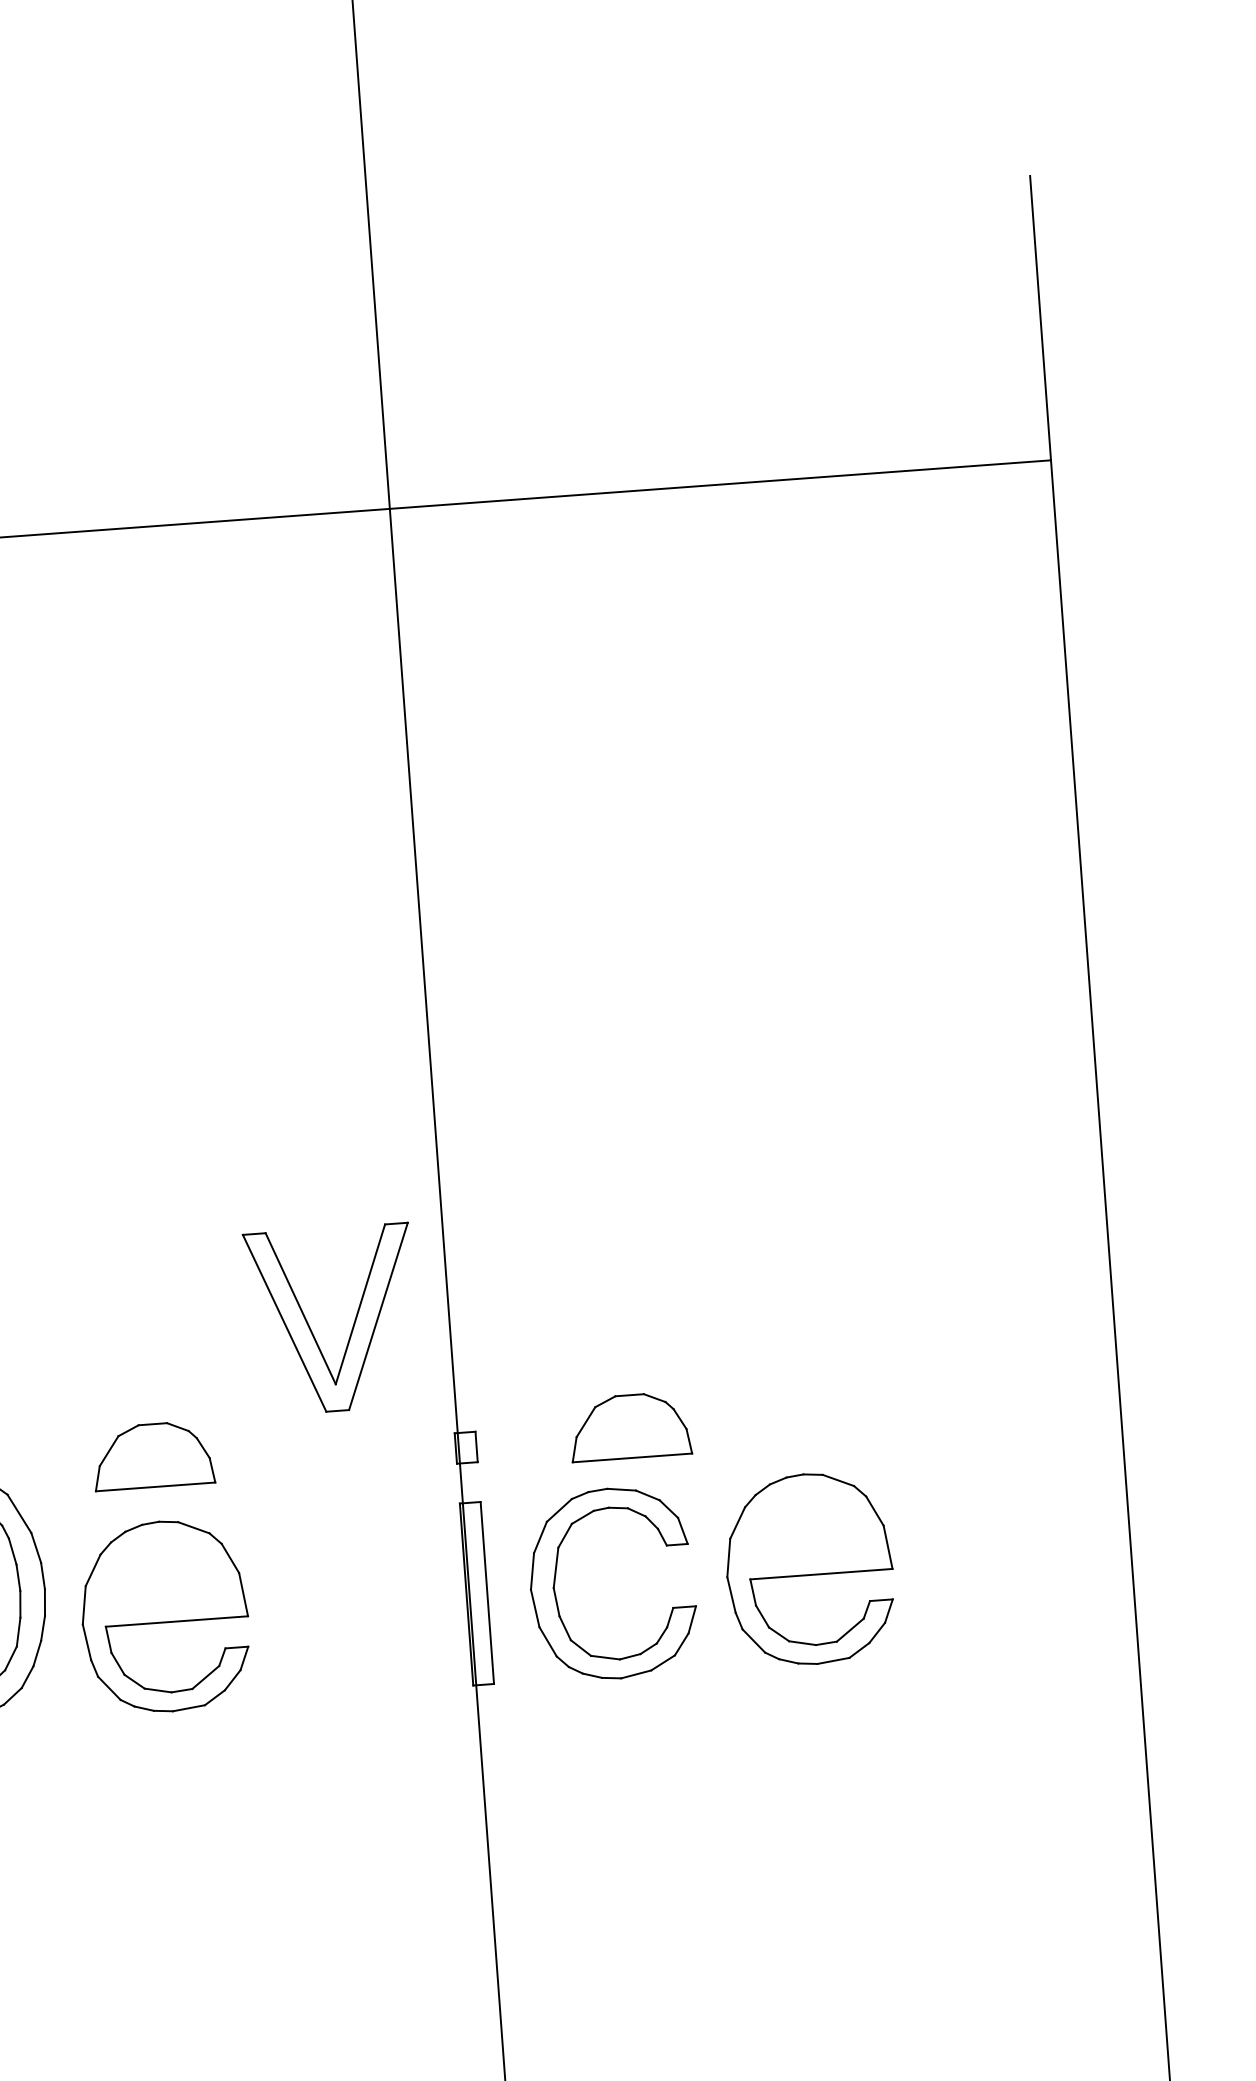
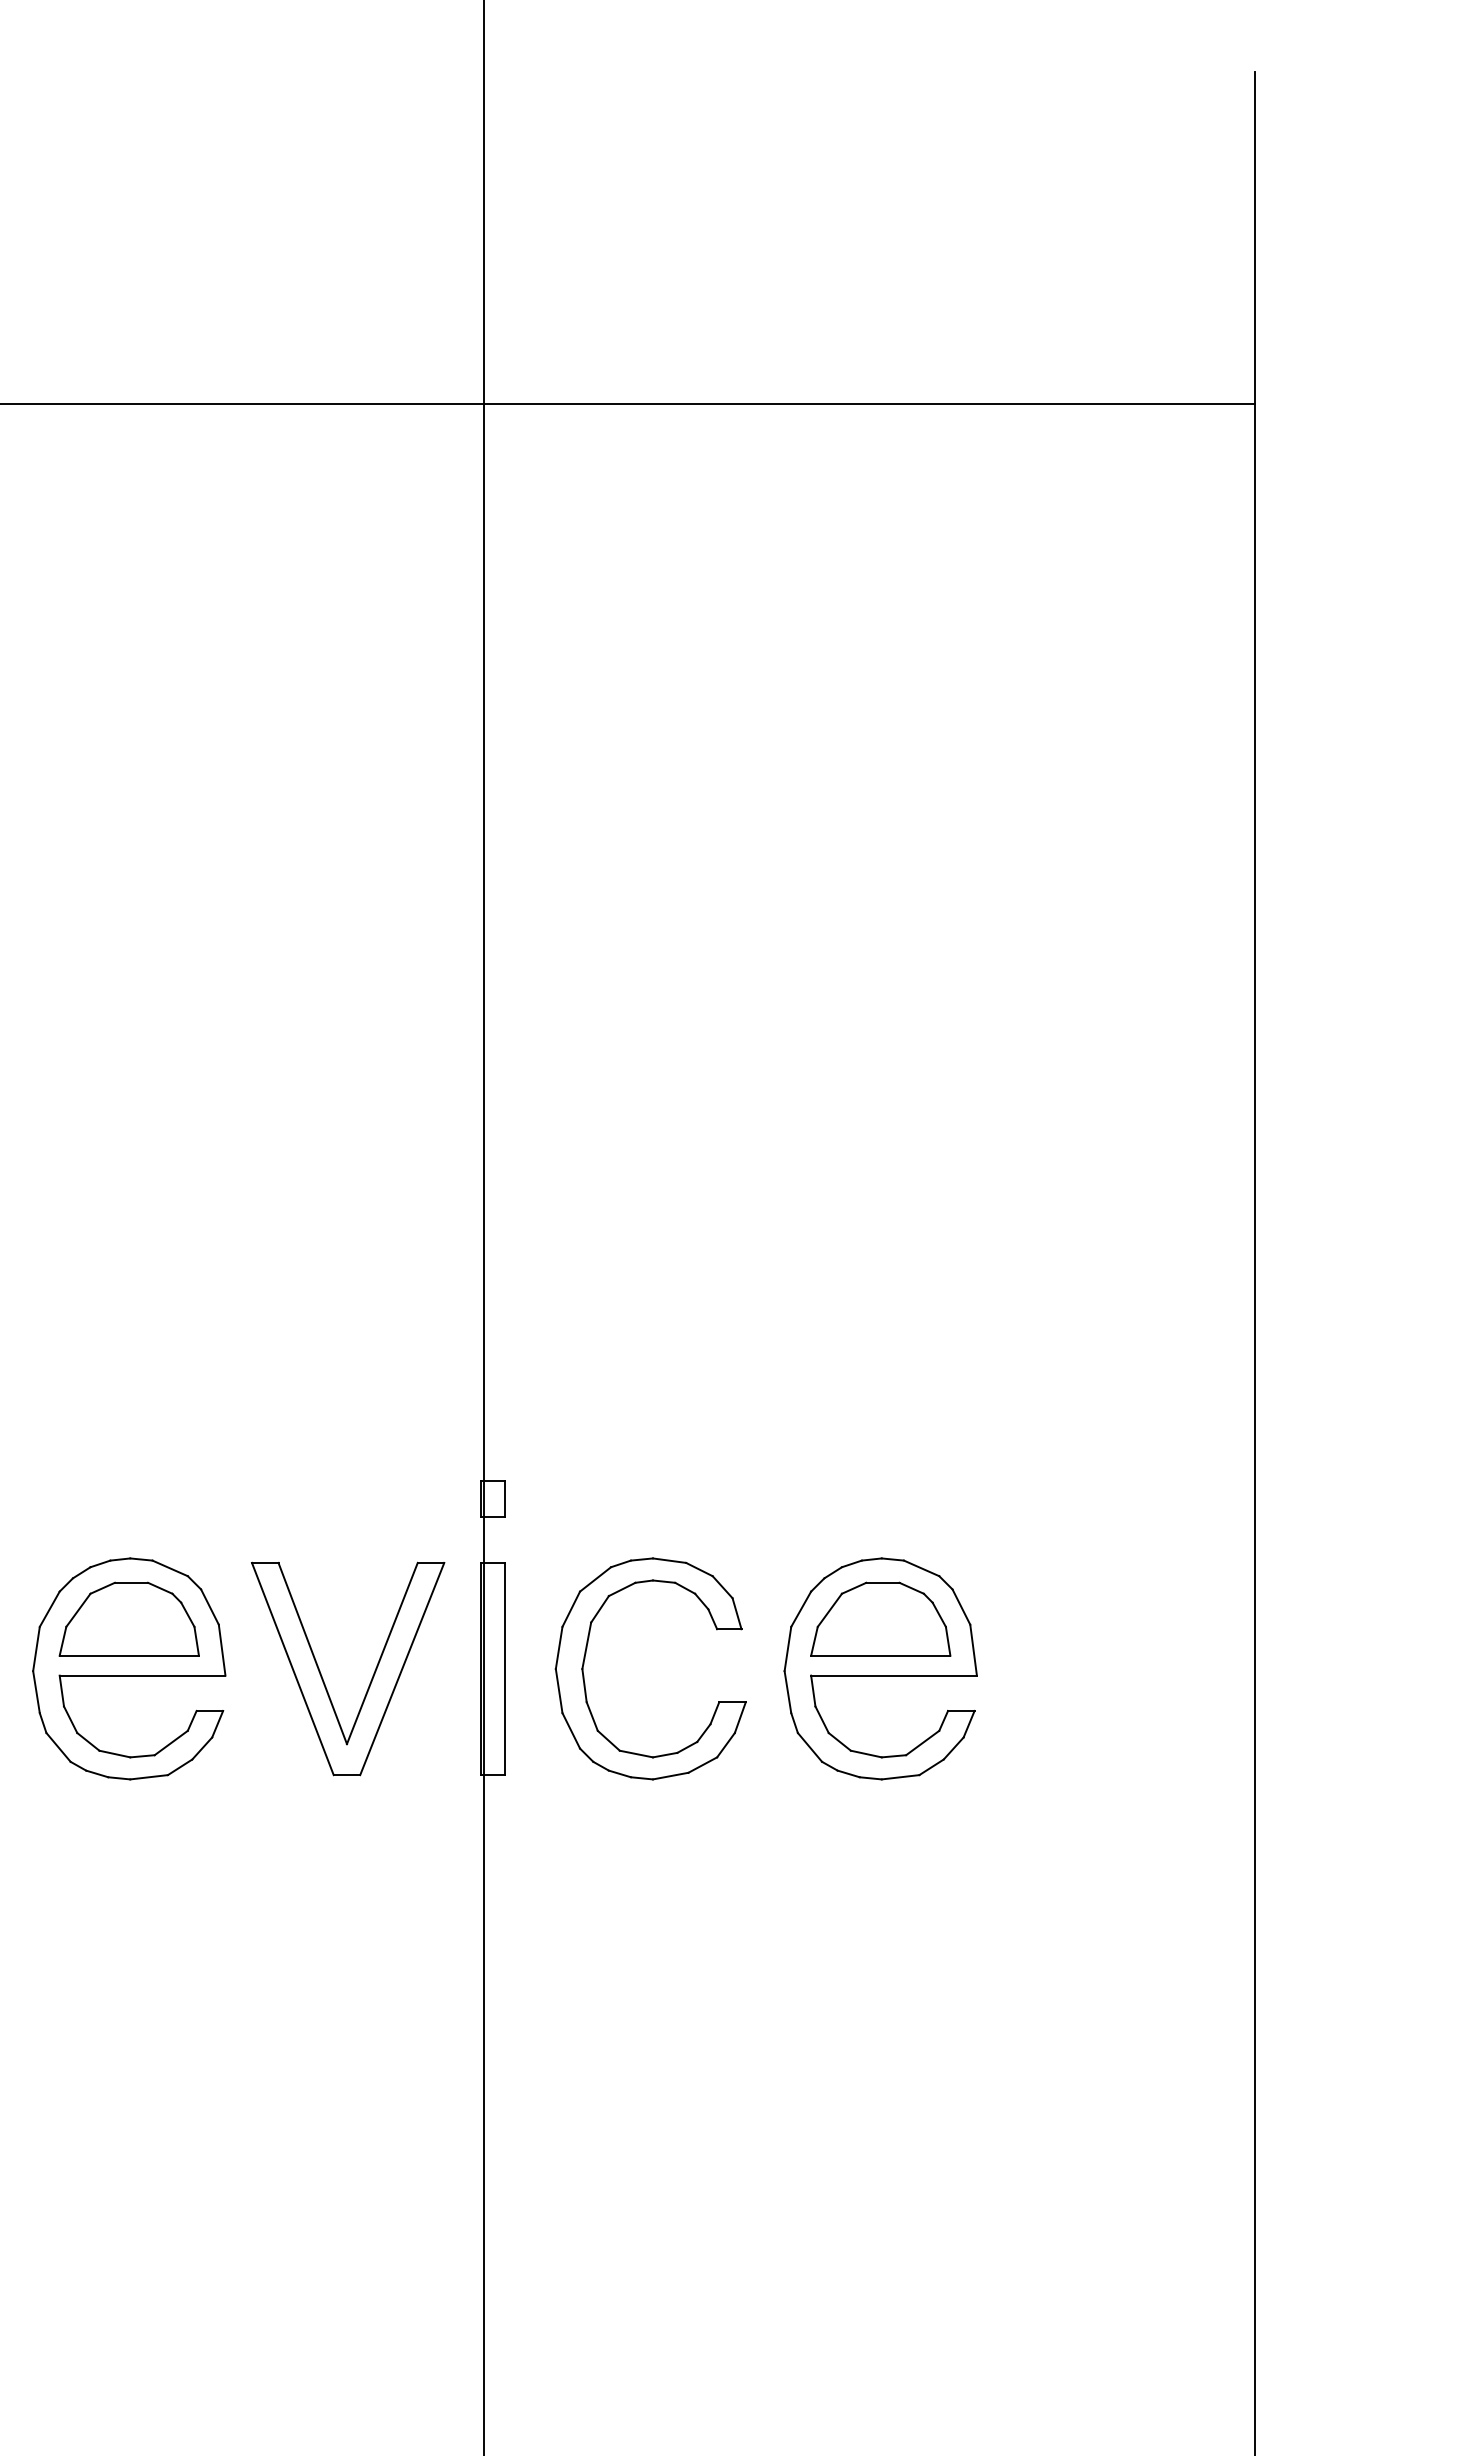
part: (353, 1323) -> (372, 1675), moved
part: (629, 1426) -> (880, 1618), moved
part: (152, 1455) -> (128, 1618), moved

